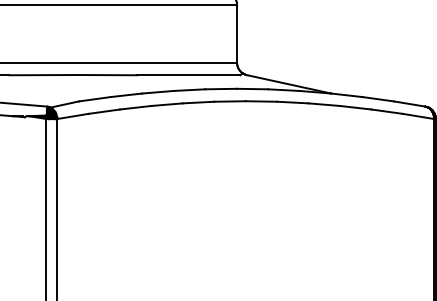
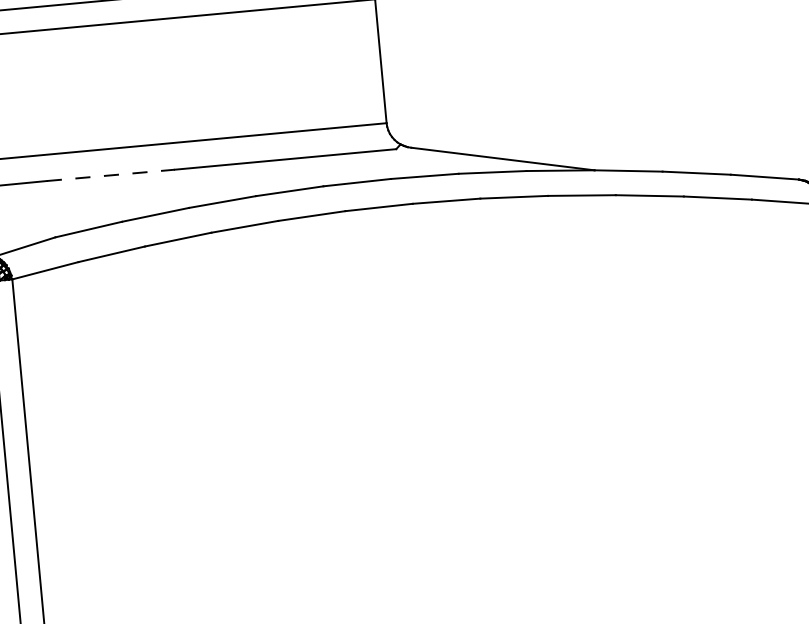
line: (107, 75) -> (111, 176), solid -> dashed

